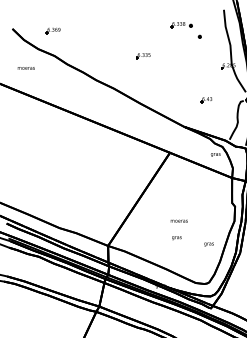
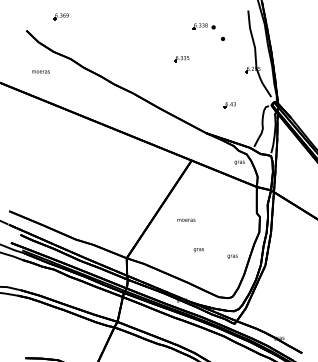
part: (52, 30) -> (60, 16), moved
part: (143, 56) -> (181, 59), moved
text: (179, 220) -> (186, 219), moved

